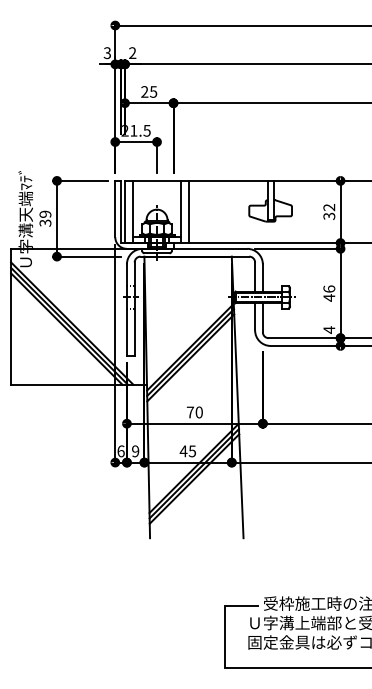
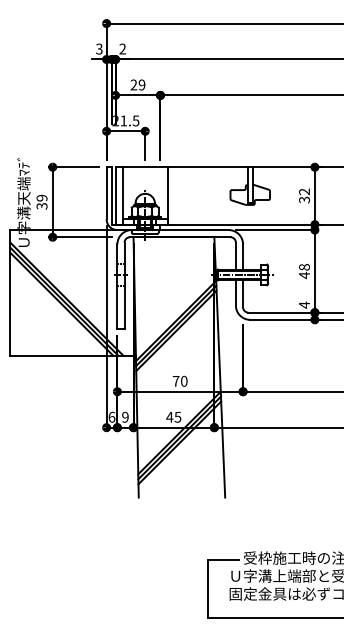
text: (153, 91) -> (141, 84), 25 -> 29
line: (188, 211) -> (174, 195), removed
text: (329, 288) -> (304, 266), 46 -> 48

